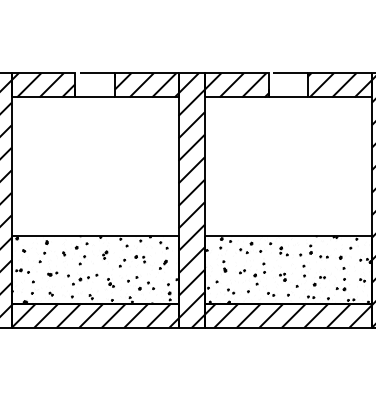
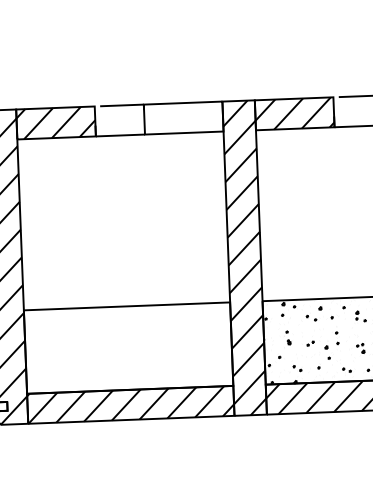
hatch: (146, 85) -> (183, 118), removed
hatch: (94, 269) -> (127, 347), removed

